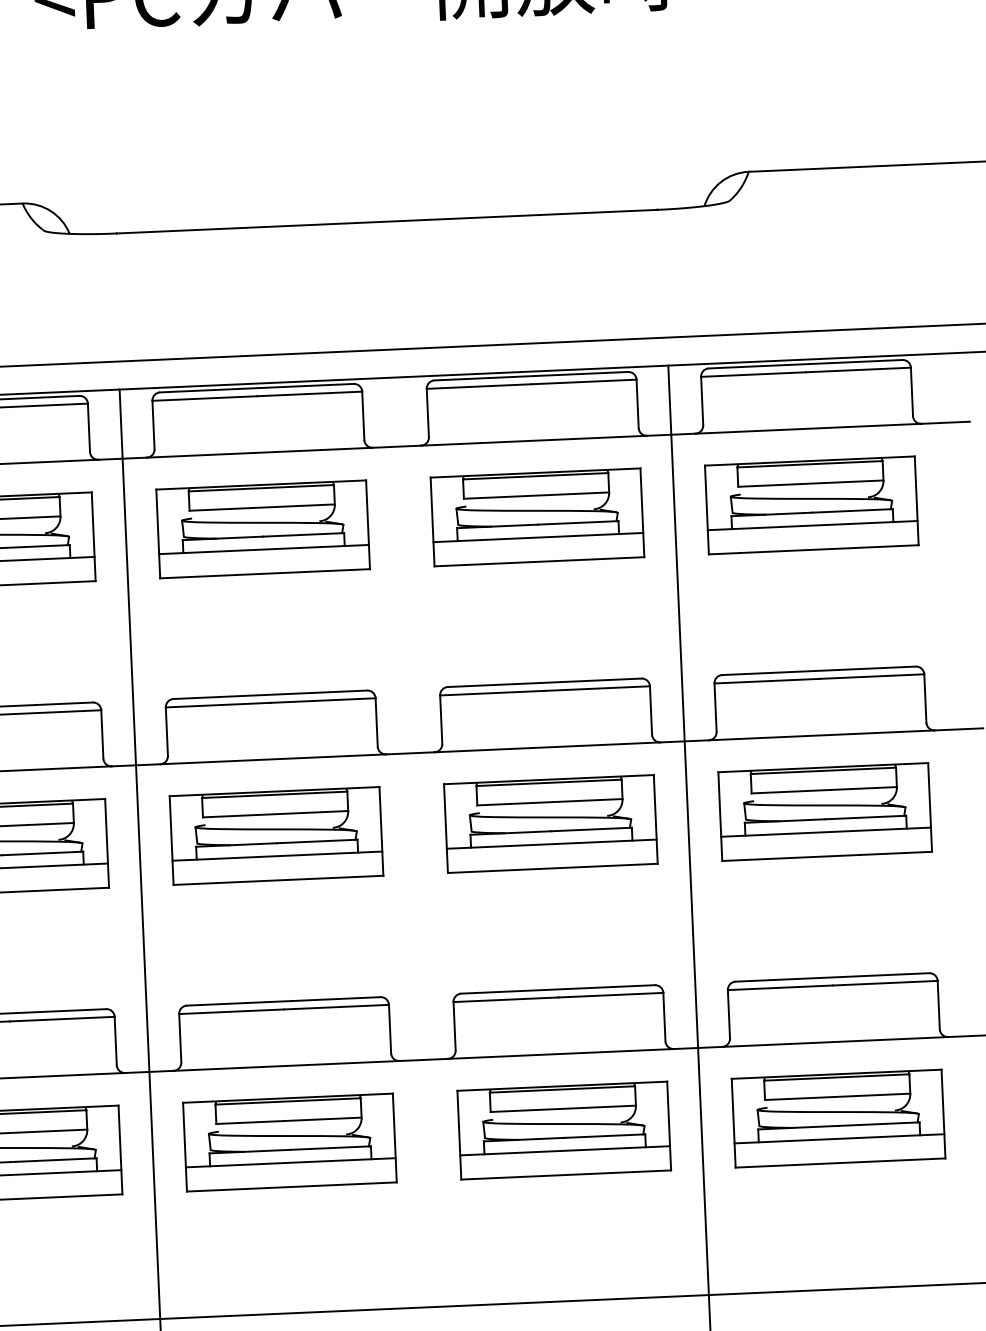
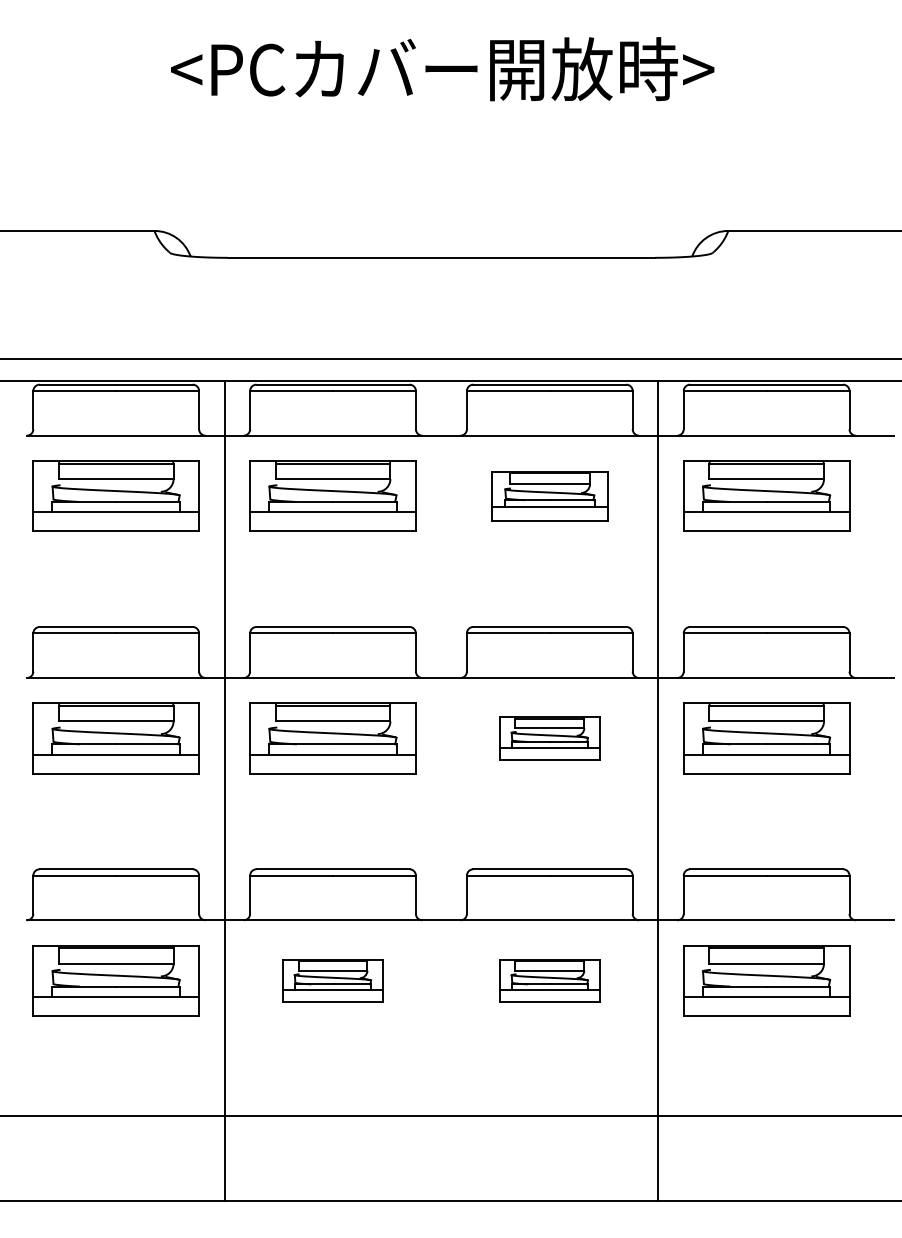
part: (537, 516) -> (549, 495), size x0.7
part: (550, 823) -> (549, 738), size x0.6
part: (563, 1130) -> (549, 980), size x0.6
part: (289, 1142) -> (332, 980), size x0.6

